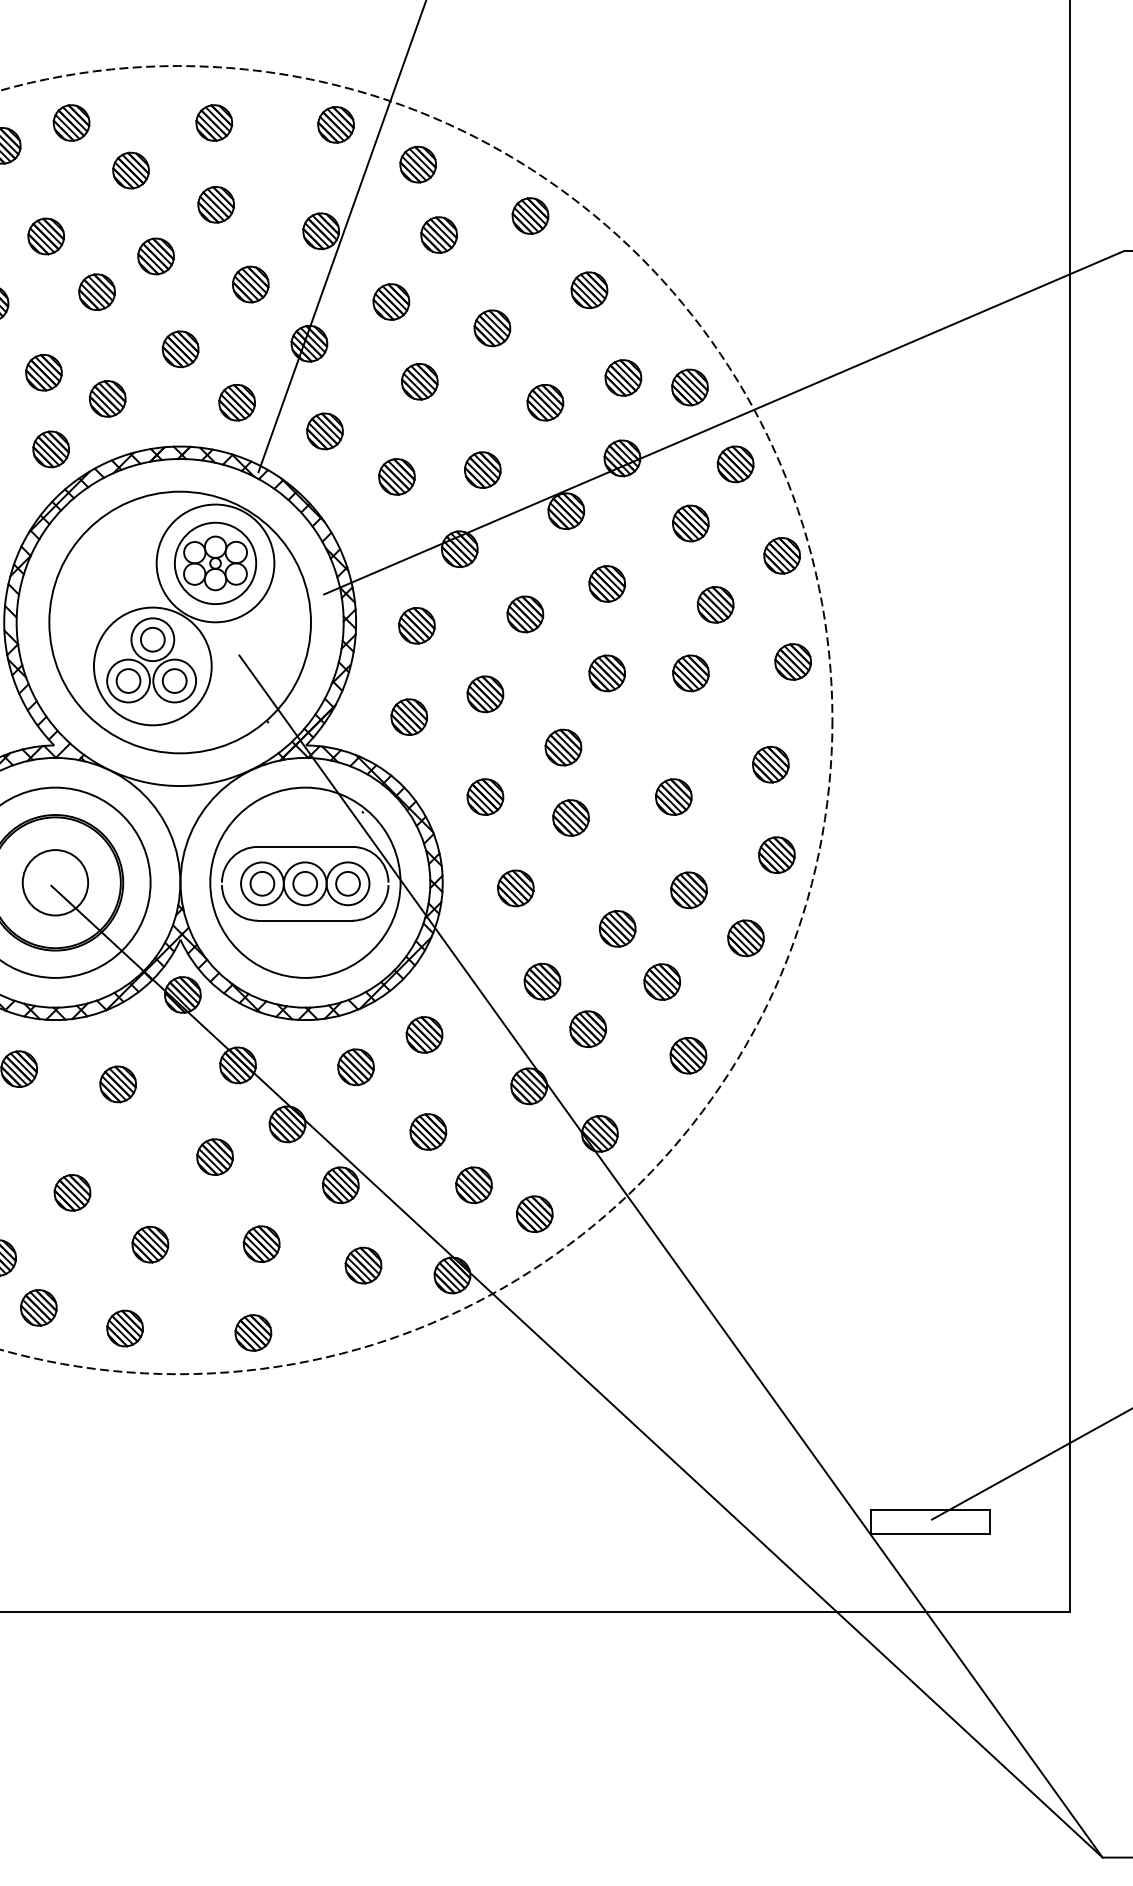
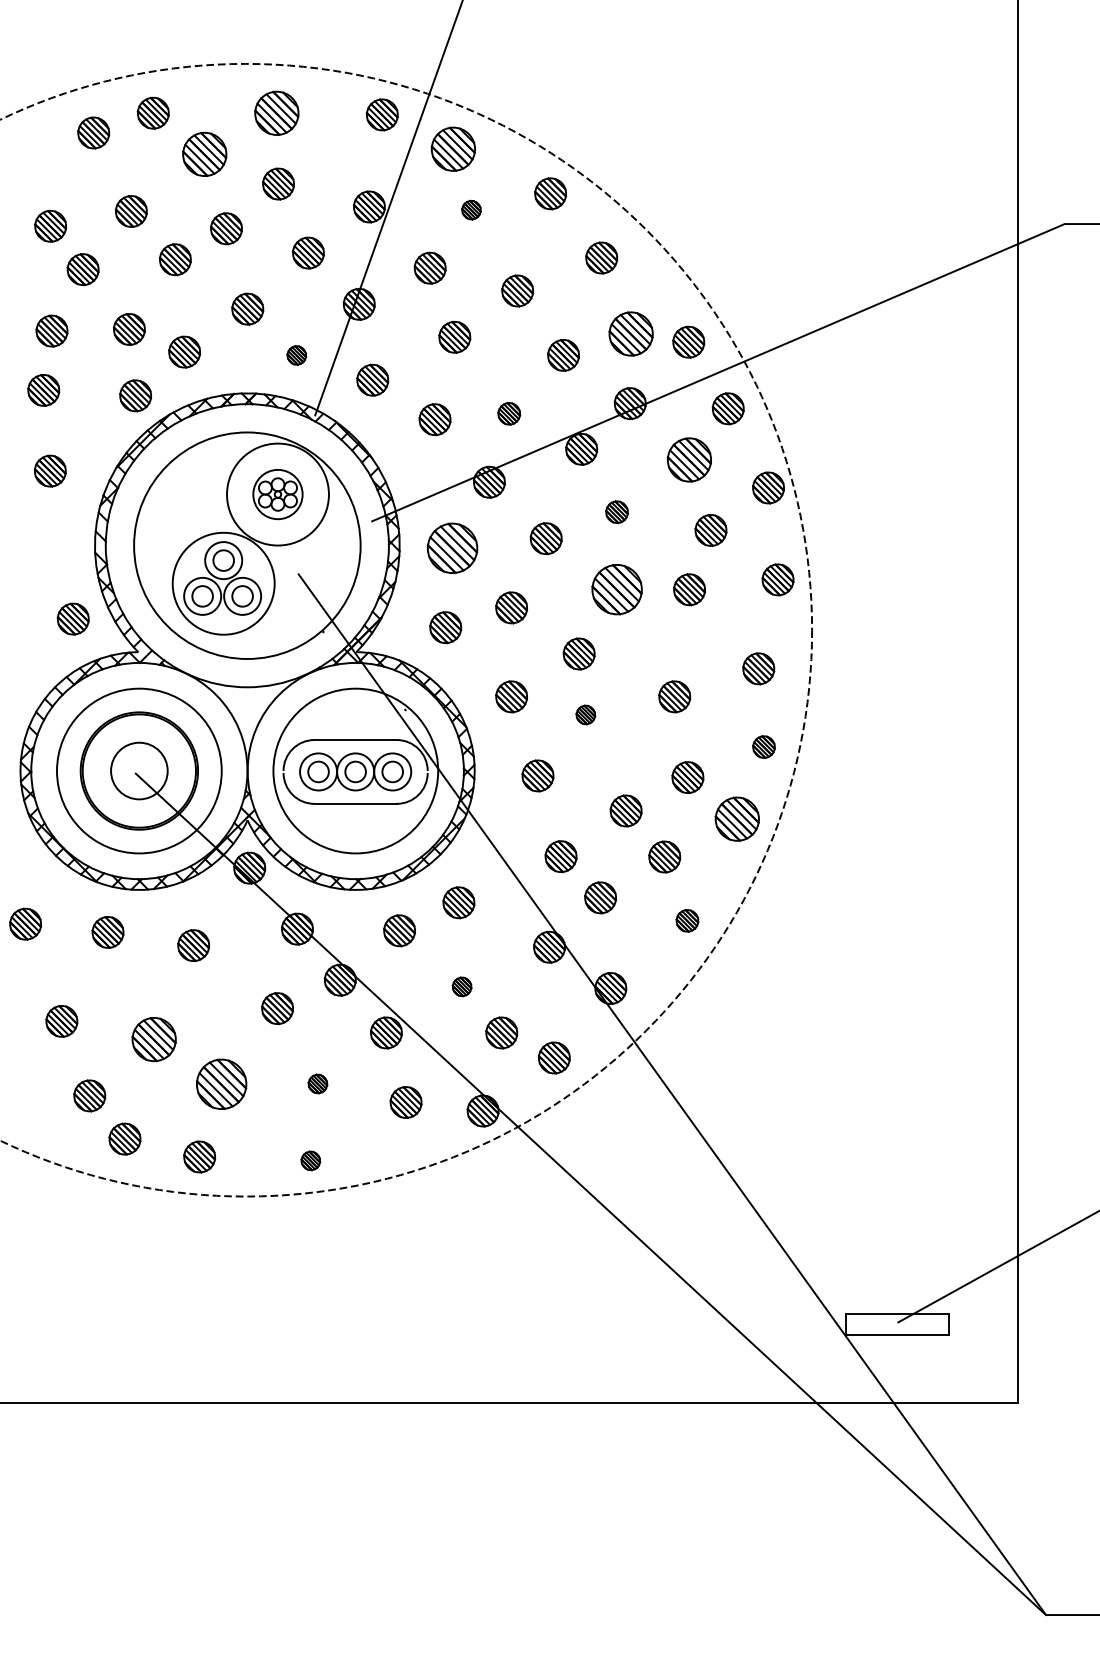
part: (213, 122) -> (276, 112), size x1.4
part: (418, 164) -> (453, 149), size x1.4
part: (130, 170) -> (204, 154), size x1.4
part: (439, 234) -> (471, 209), size x0.6
part: (622, 377) -> (630, 333), size x1.4
part: (236, 402) -> (296, 355), size x0.6
part: (481, 469) -> (508, 413), size x0.7
part: (690, 522) -> (689, 459), size x1.4
part: (214, 563) -> (277, 494), size x0.7
part: (606, 582) -> (616, 511), size x0.7
part: (415, 625) -> (451, 548), size x1.6
part: (606, 673) -> (616, 589), size x1.6
part: (570, 817) -> (585, 714), size x0.6
part: (776, 854) -> (763, 746), size x0.7
part: (745, 937) -> (736, 818), size x1.4
part: (688, 1055) -> (687, 920), size x0.7
part: (427, 1131) -> (461, 986), size x0.6
part: (71, 1192) -> (153, 1039), size x1.4
part: (261, 1243) -> (317, 1083), size x0.6
part: (150, 1244) -> (221, 1084), size x1.6
part: (253, 1332) -> (310, 1160), size x0.6

